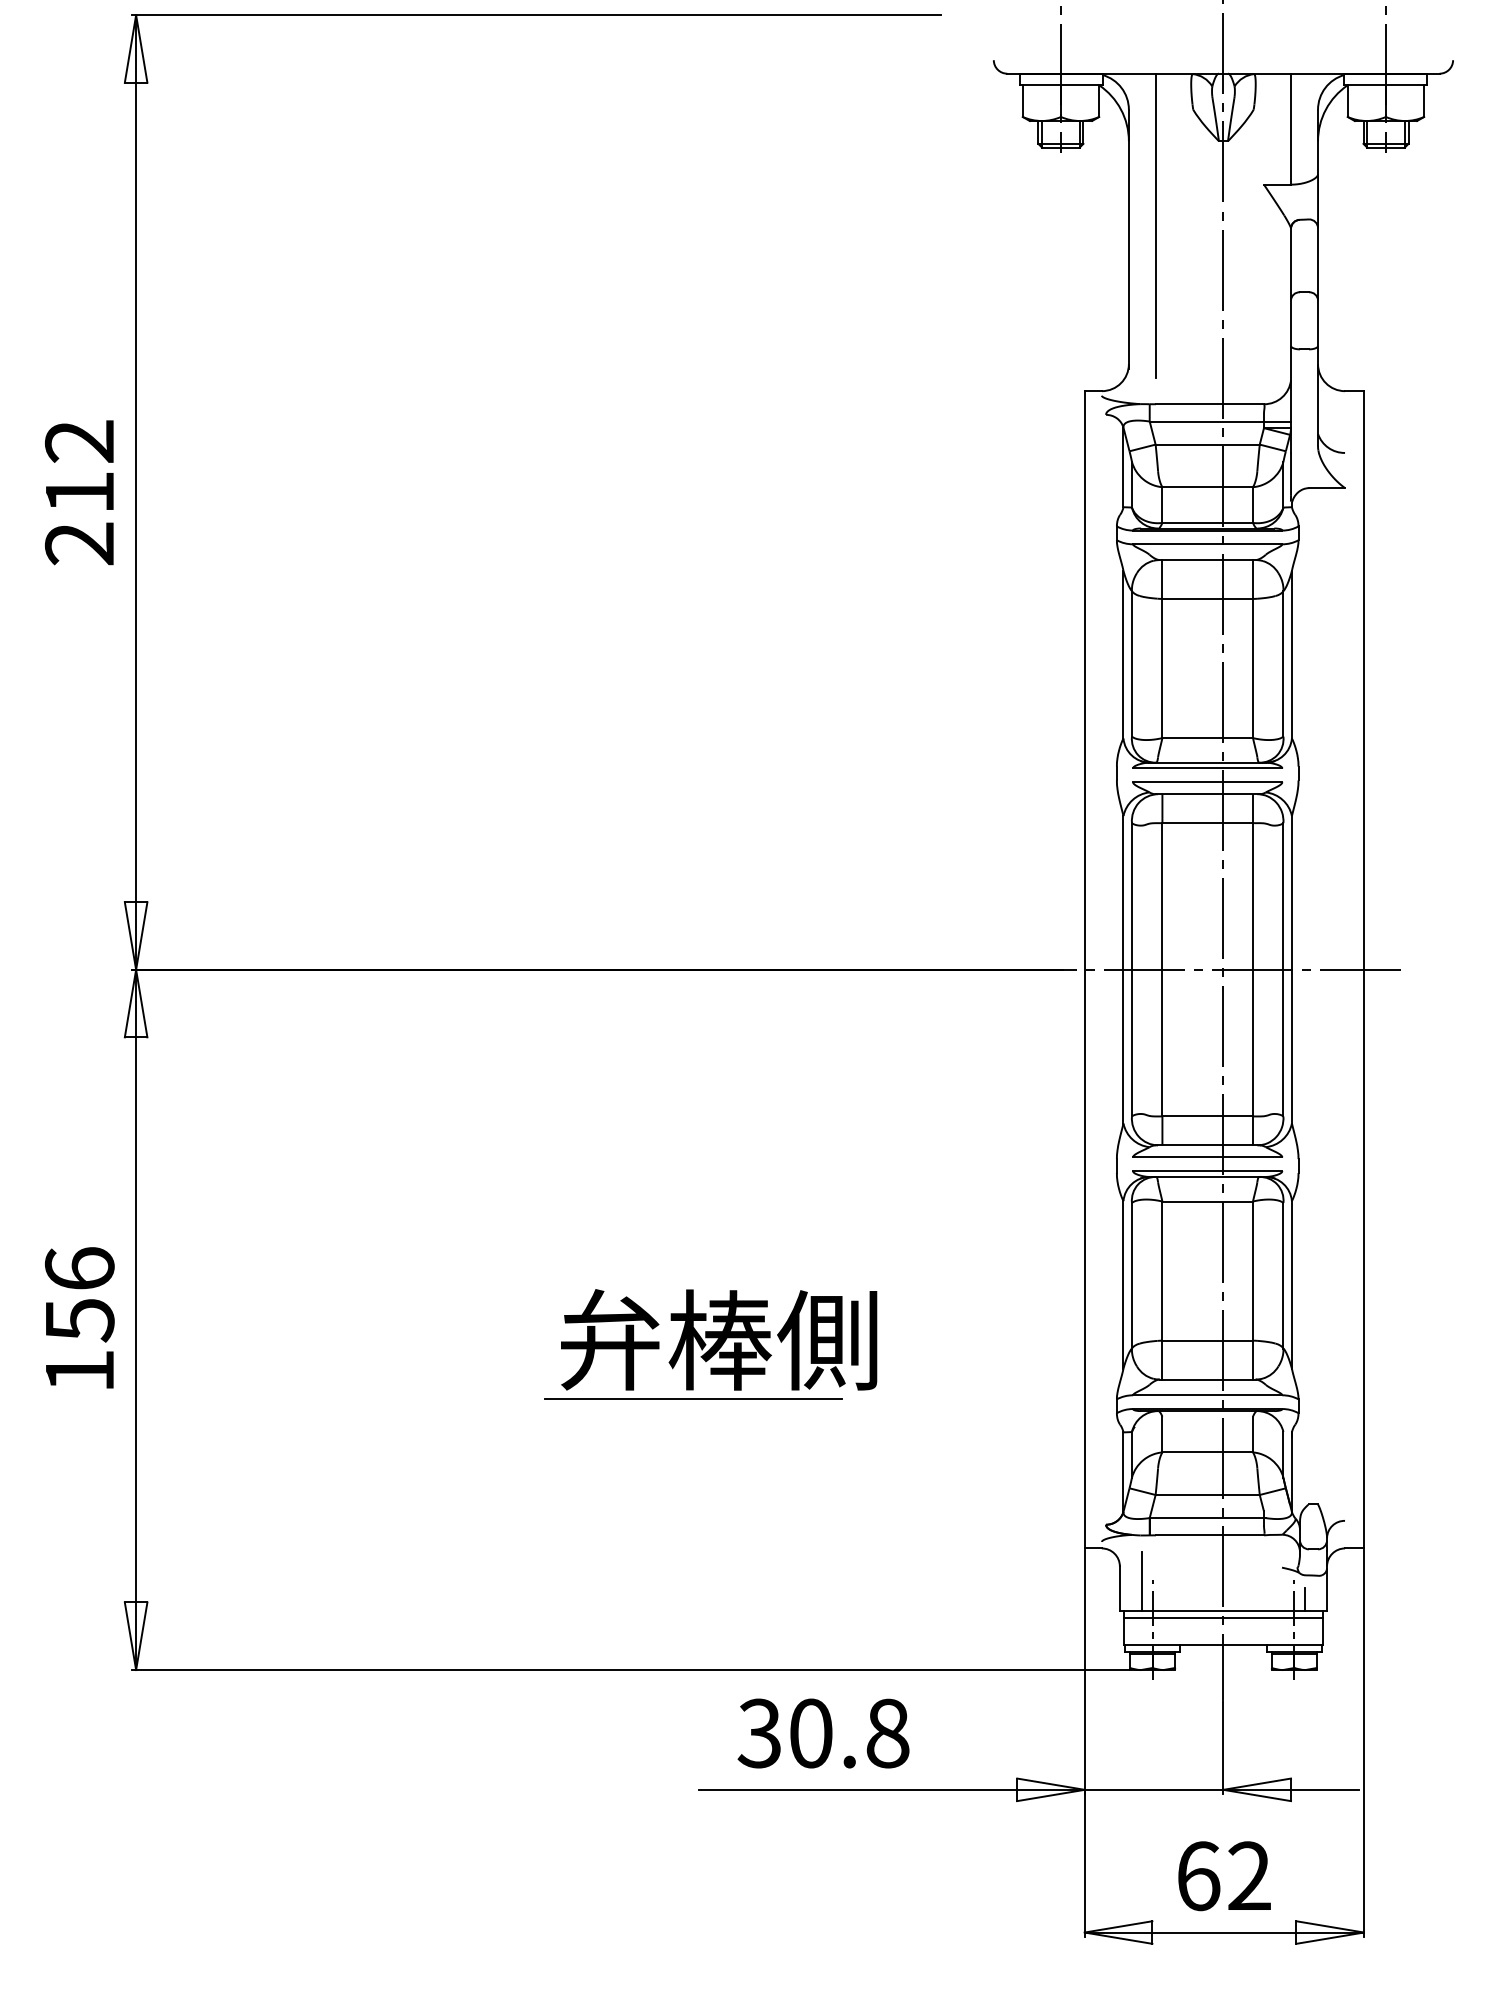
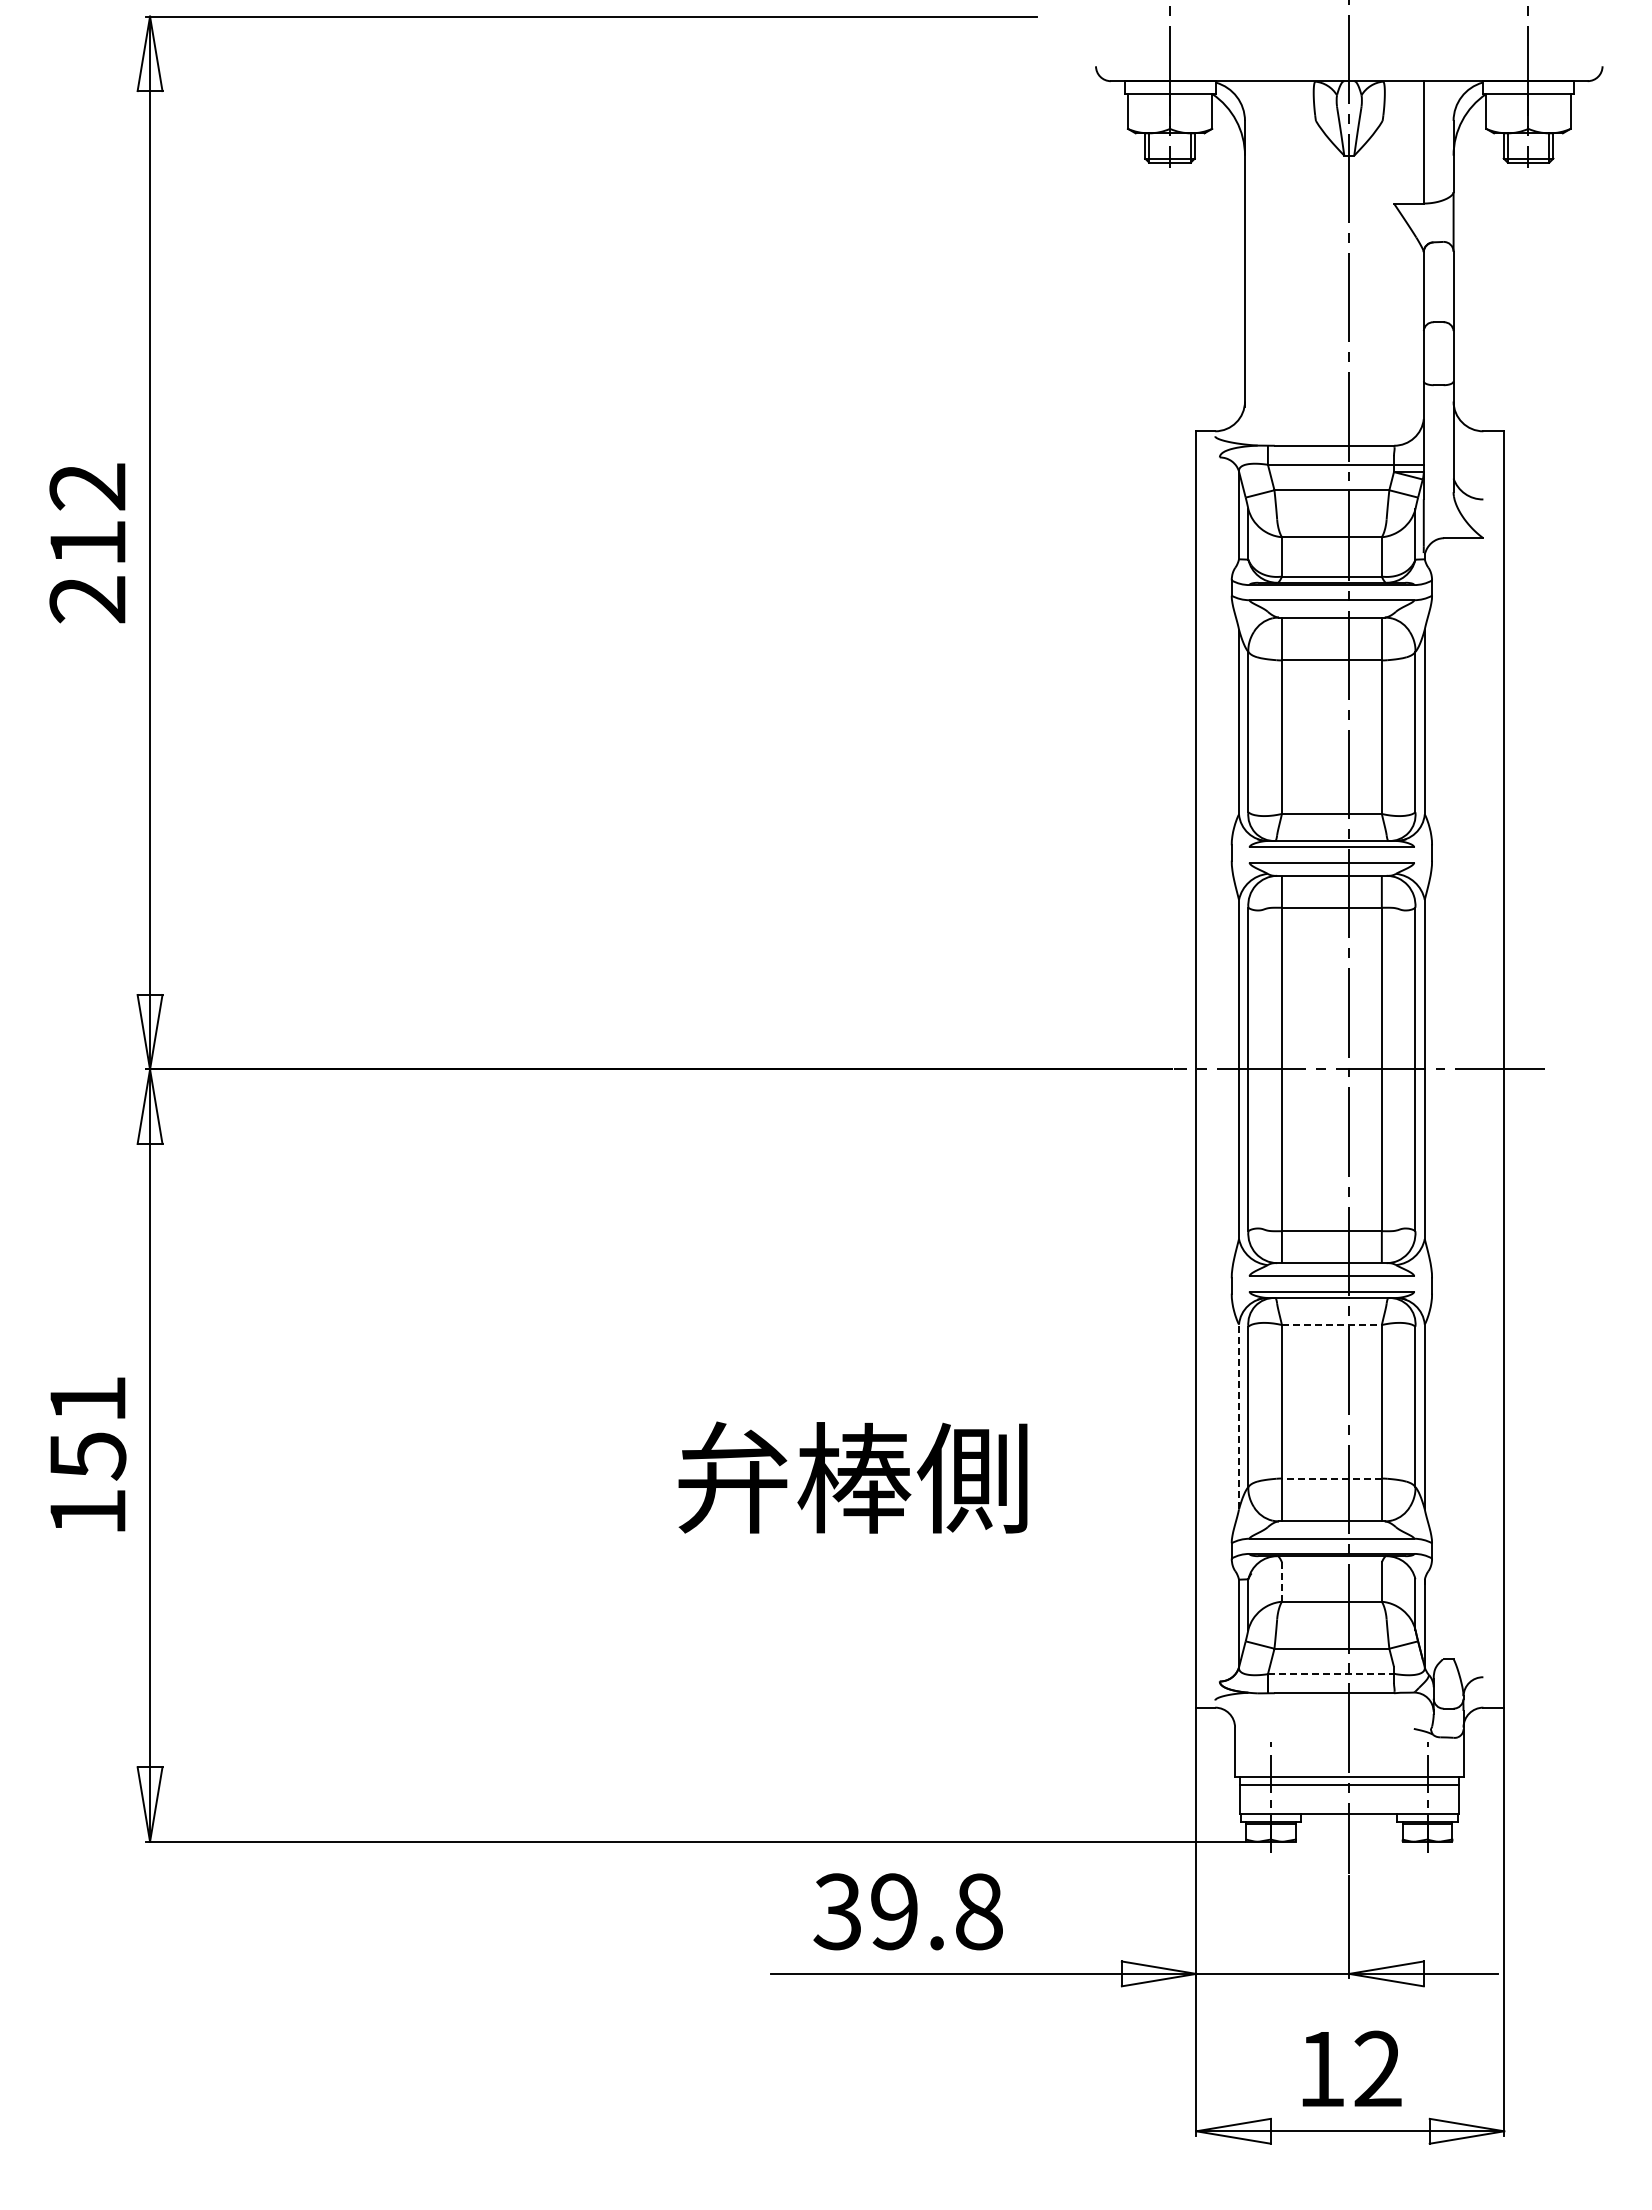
line: (1155, 226) -> (1274, 249), removed
line: (1207, 1201) -> (1331, 1325), solid -> dashed
text: (79, 1268) -> (87, 1398), 156 -> 151
line: (1123, 1284) -> (1239, 1416), solid -> dashed
text: (718, 1339) -> (852, 1477), moved
line: (1207, 1340) -> (1331, 1478), solid -> dashed
line: (693, 1399) -> (764, 1543), removed
line: (1162, 1434) -> (1281, 1582), solid -> dashed
line: (1207, 1518) -> (1331, 1674), solid -> dashed
line: (1142, 1581) -> (1259, 1744), removed
line: (1304, 1599) -> (1438, 1764), removed
text: (811, 1733) -> (894, 1911), 30.8 -> 39.8
text: (1199, 1875) -> (1322, 2068), 62 -> 12

